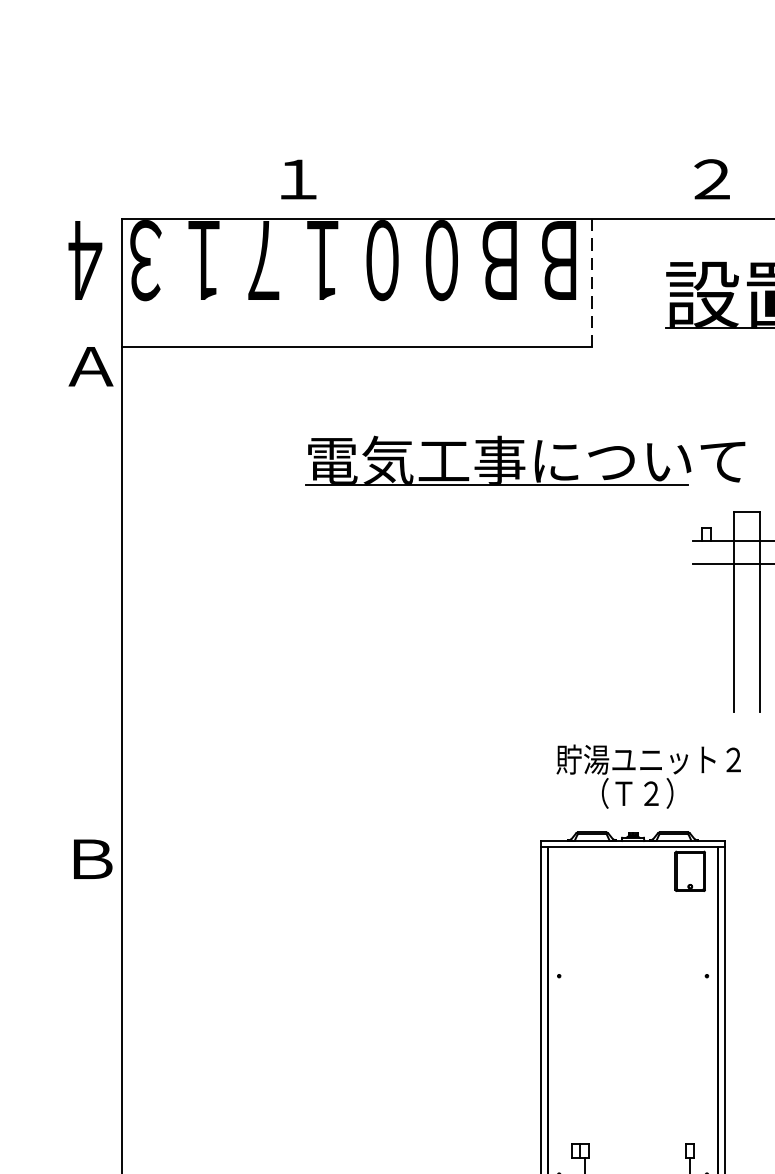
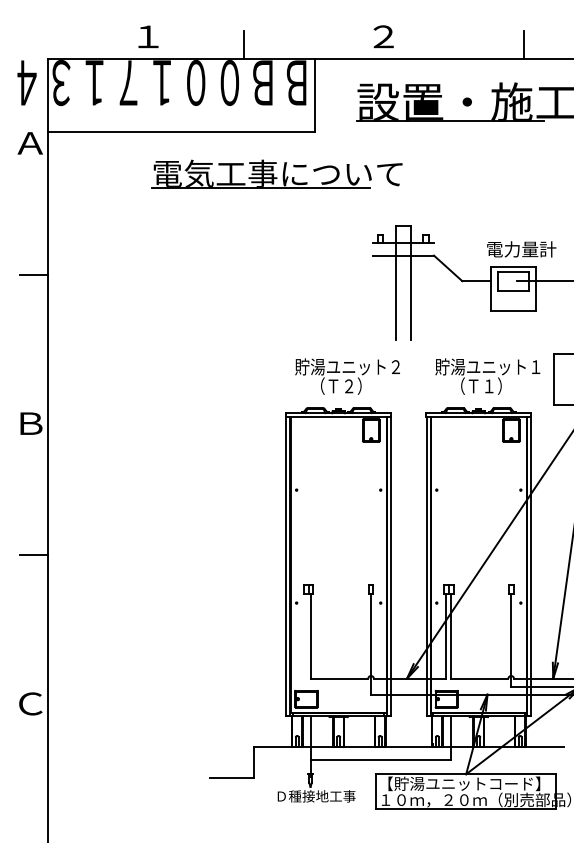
line: (467, 194) -> (244, 45), added
line: (592, 284) -> (315, 96), dashed -> solid
part: (523, 460) -> (276, 173), moved
line: (96, 598) -> (33, 275), added
line: (96, 1090) -> (33, 555), added

